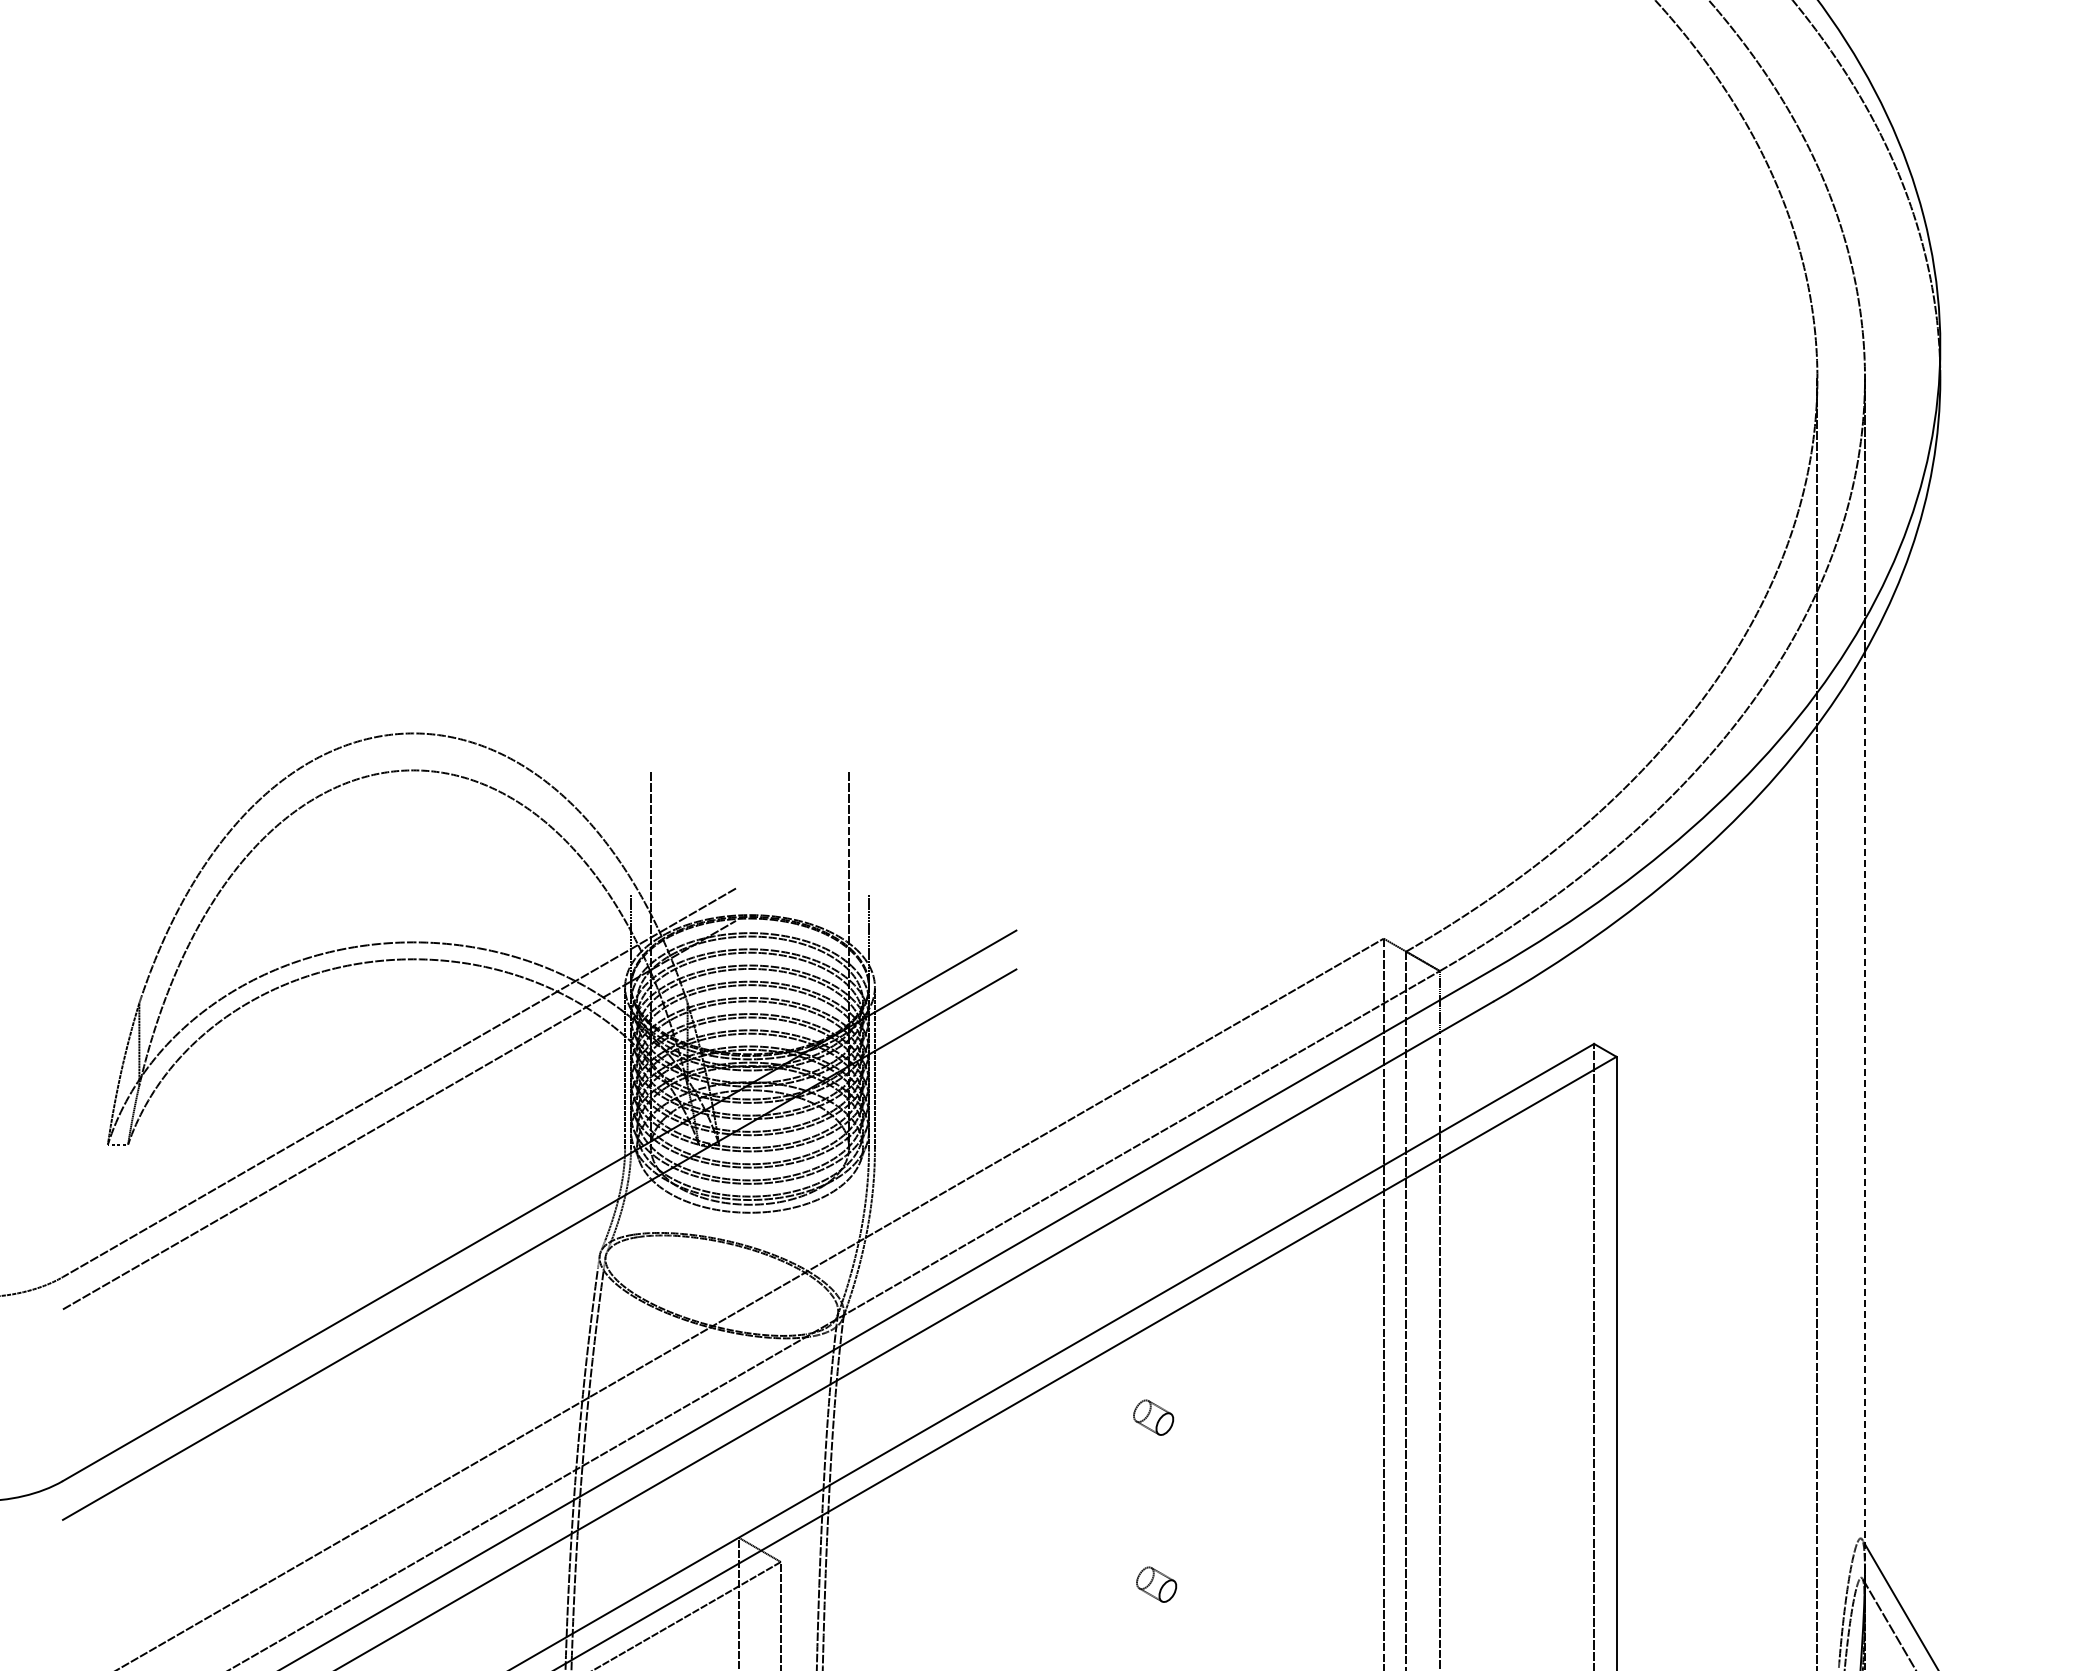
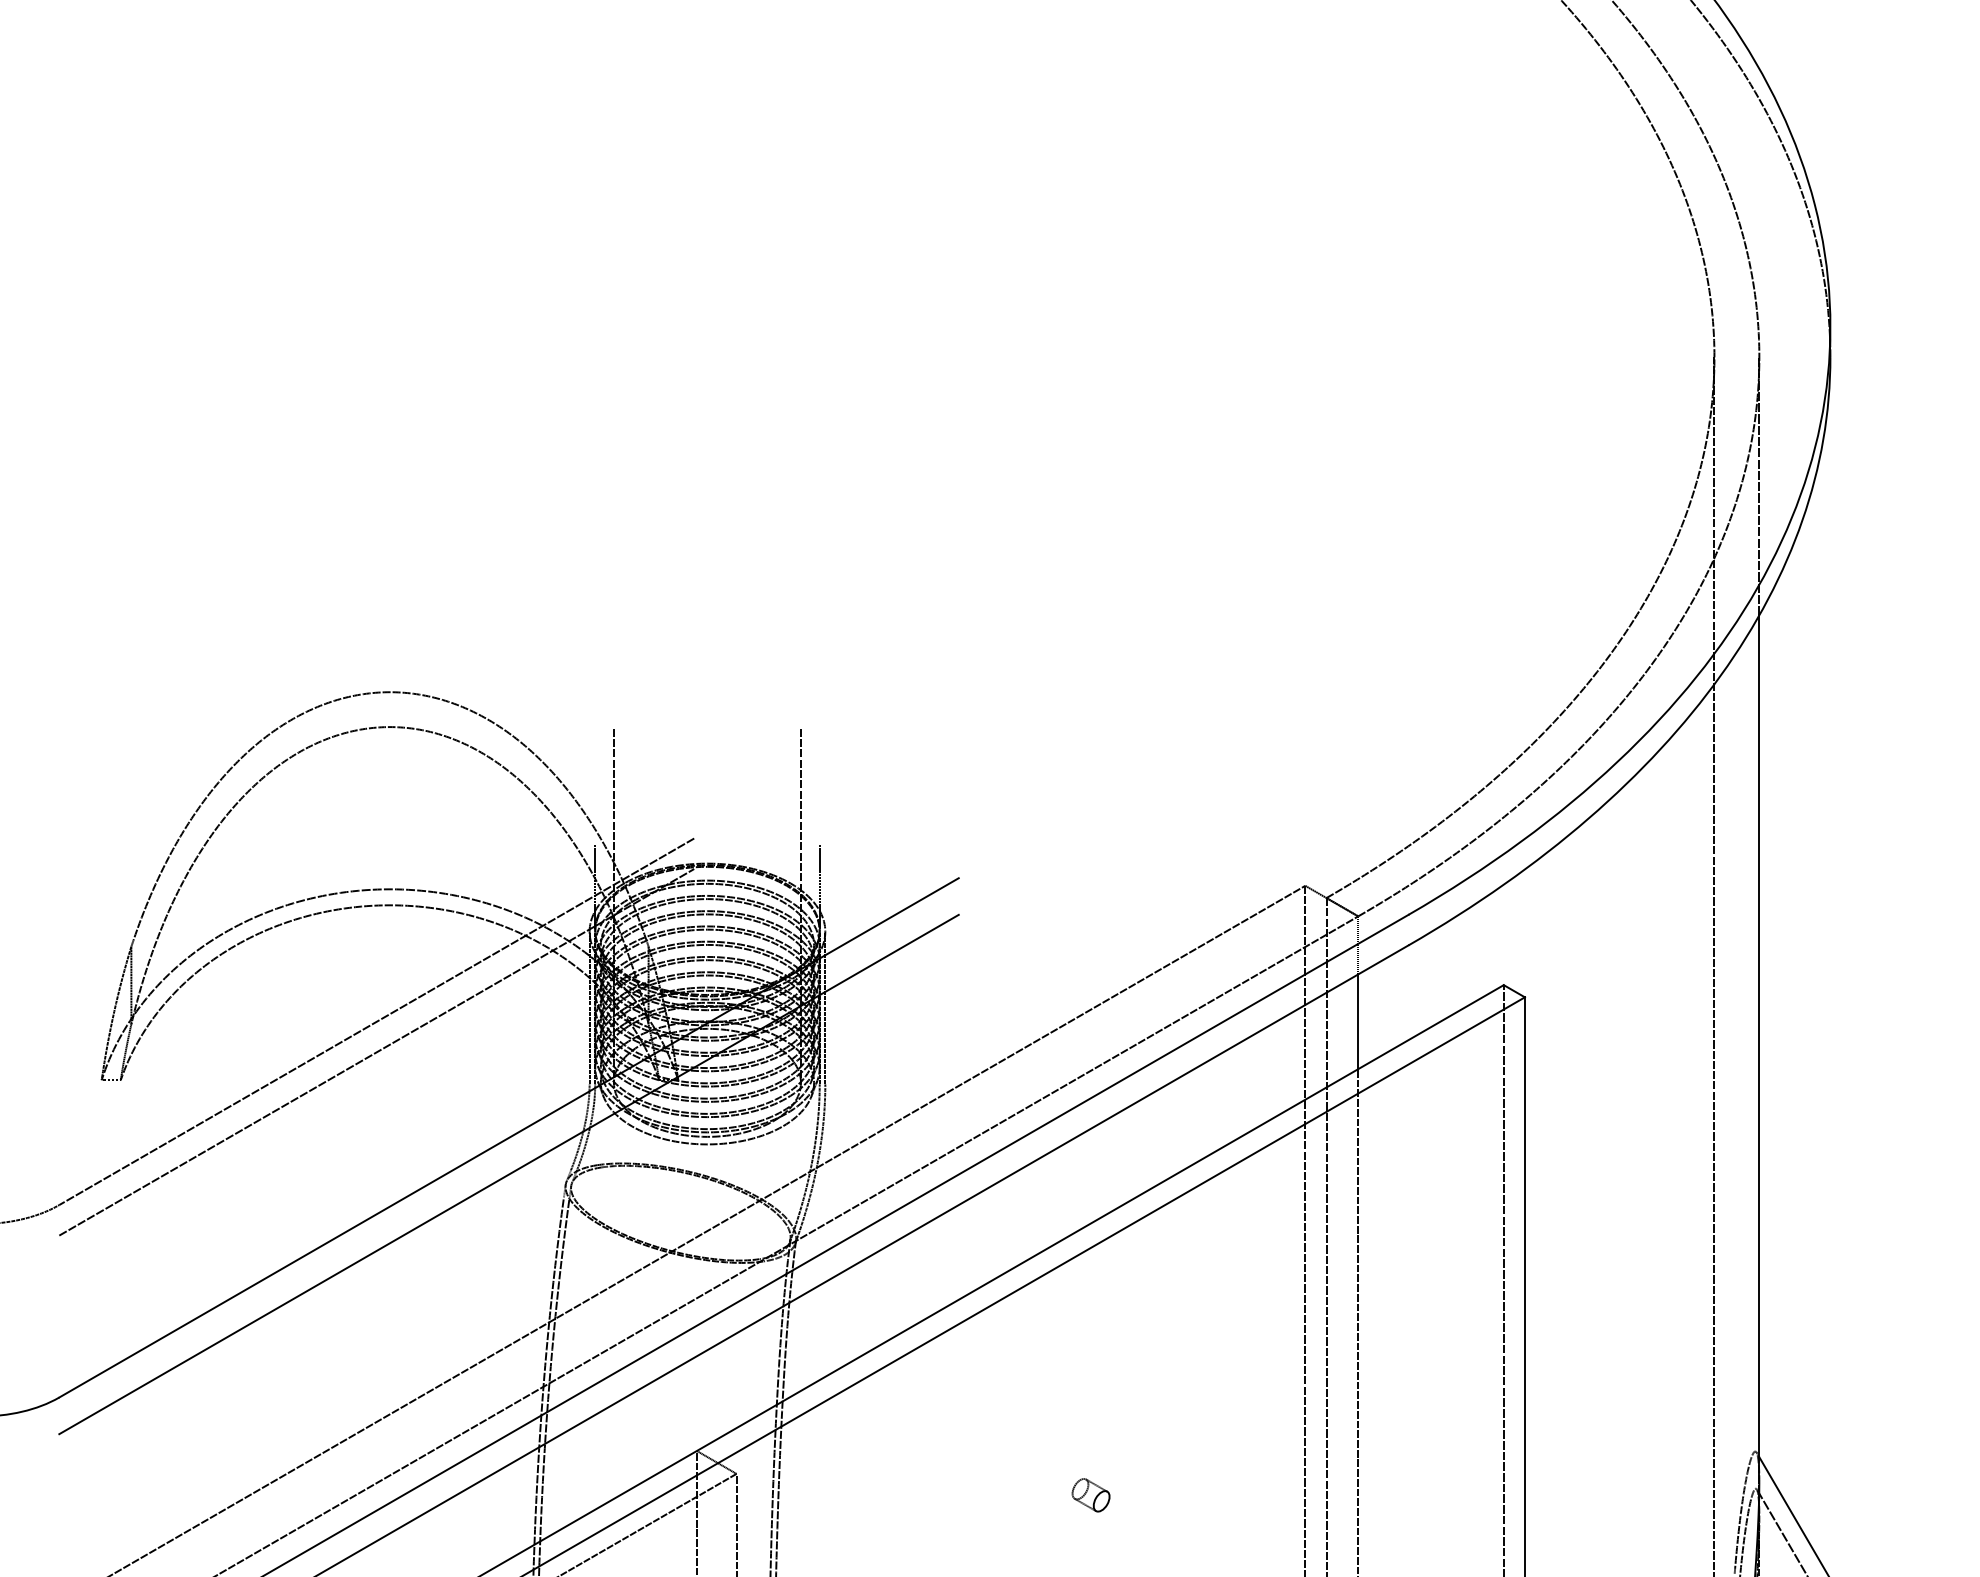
line: (1439, 1082) -> (1357, 1021), dashed -> solid
line: (1864, 1111) -> (1758, 1048), dashed -> solid
part: (1153, 1417) -> (1088, 1337), removed

